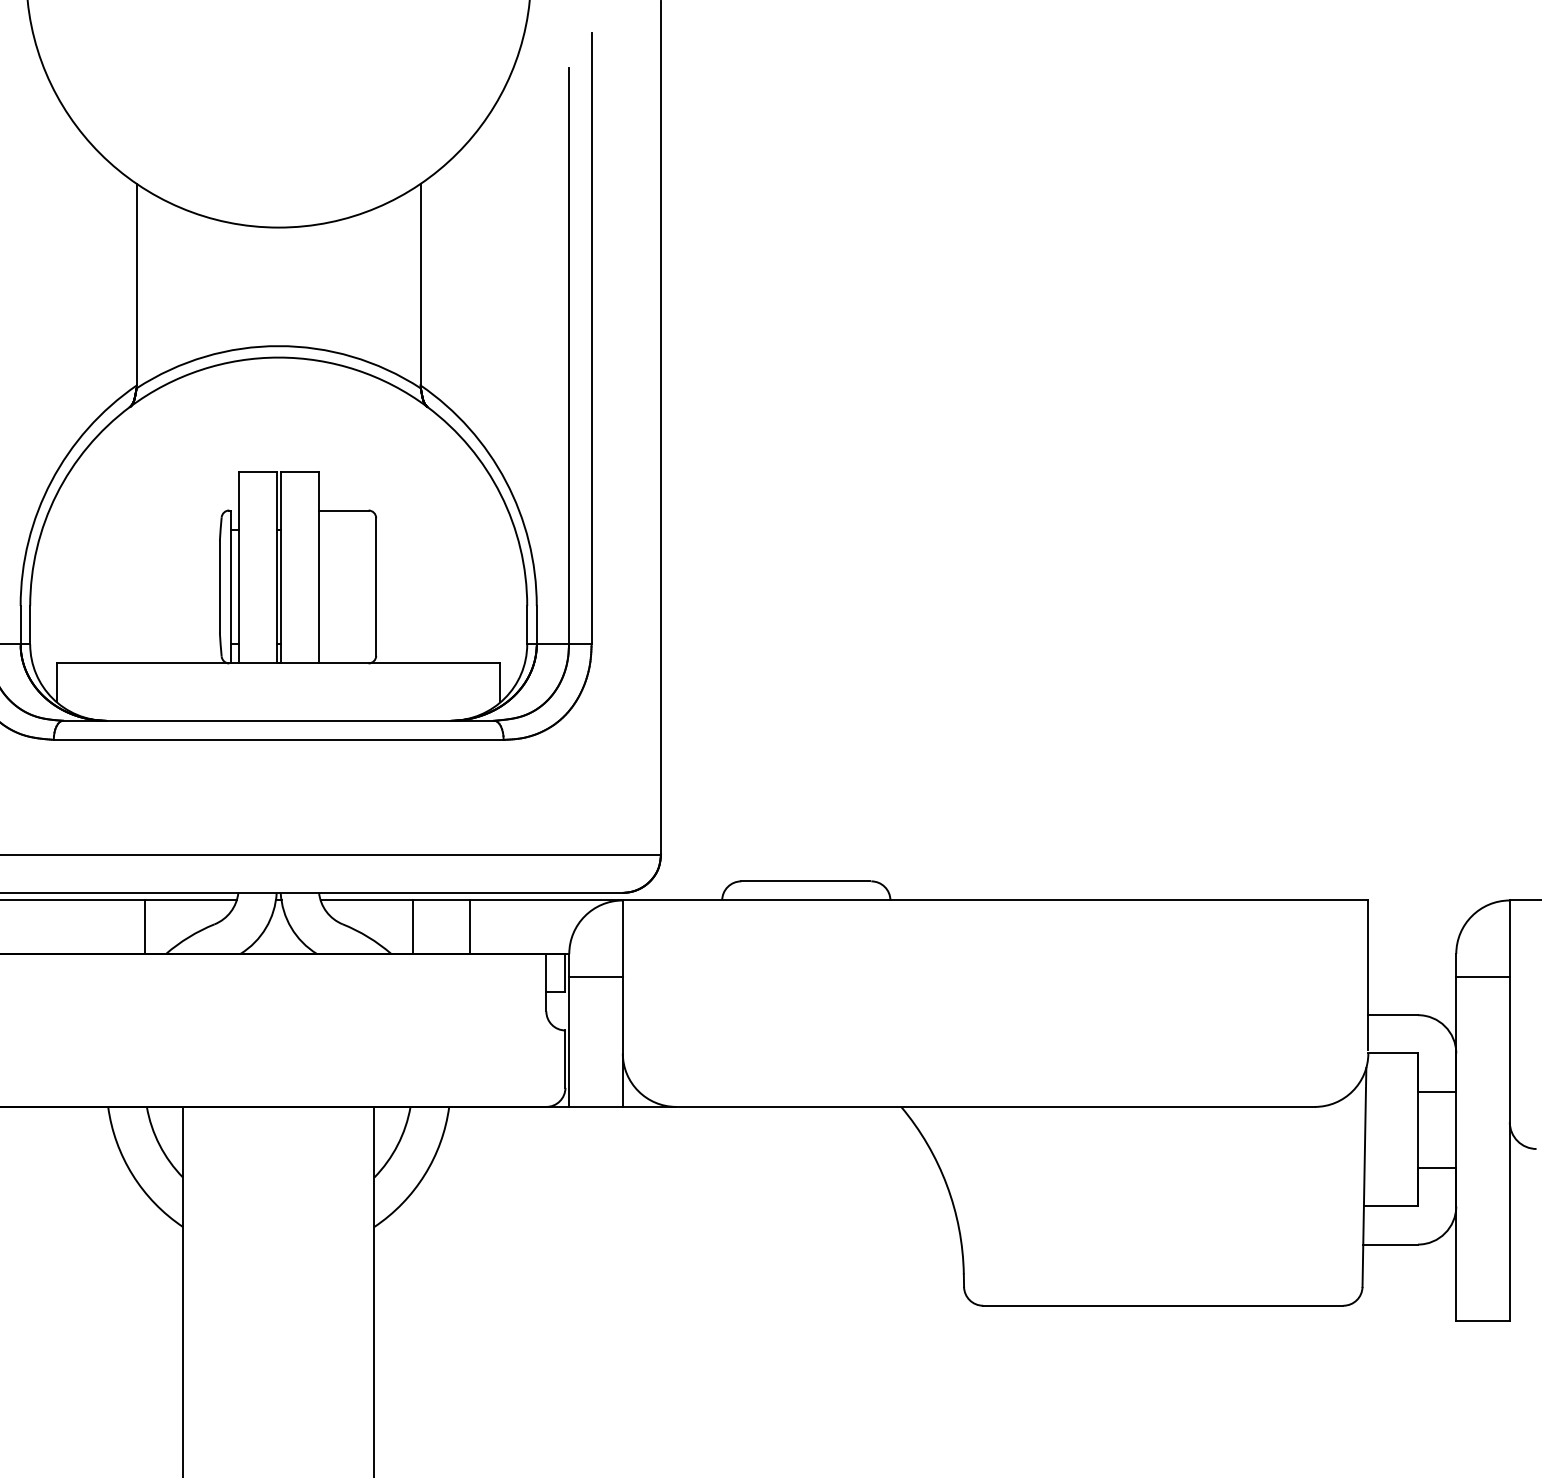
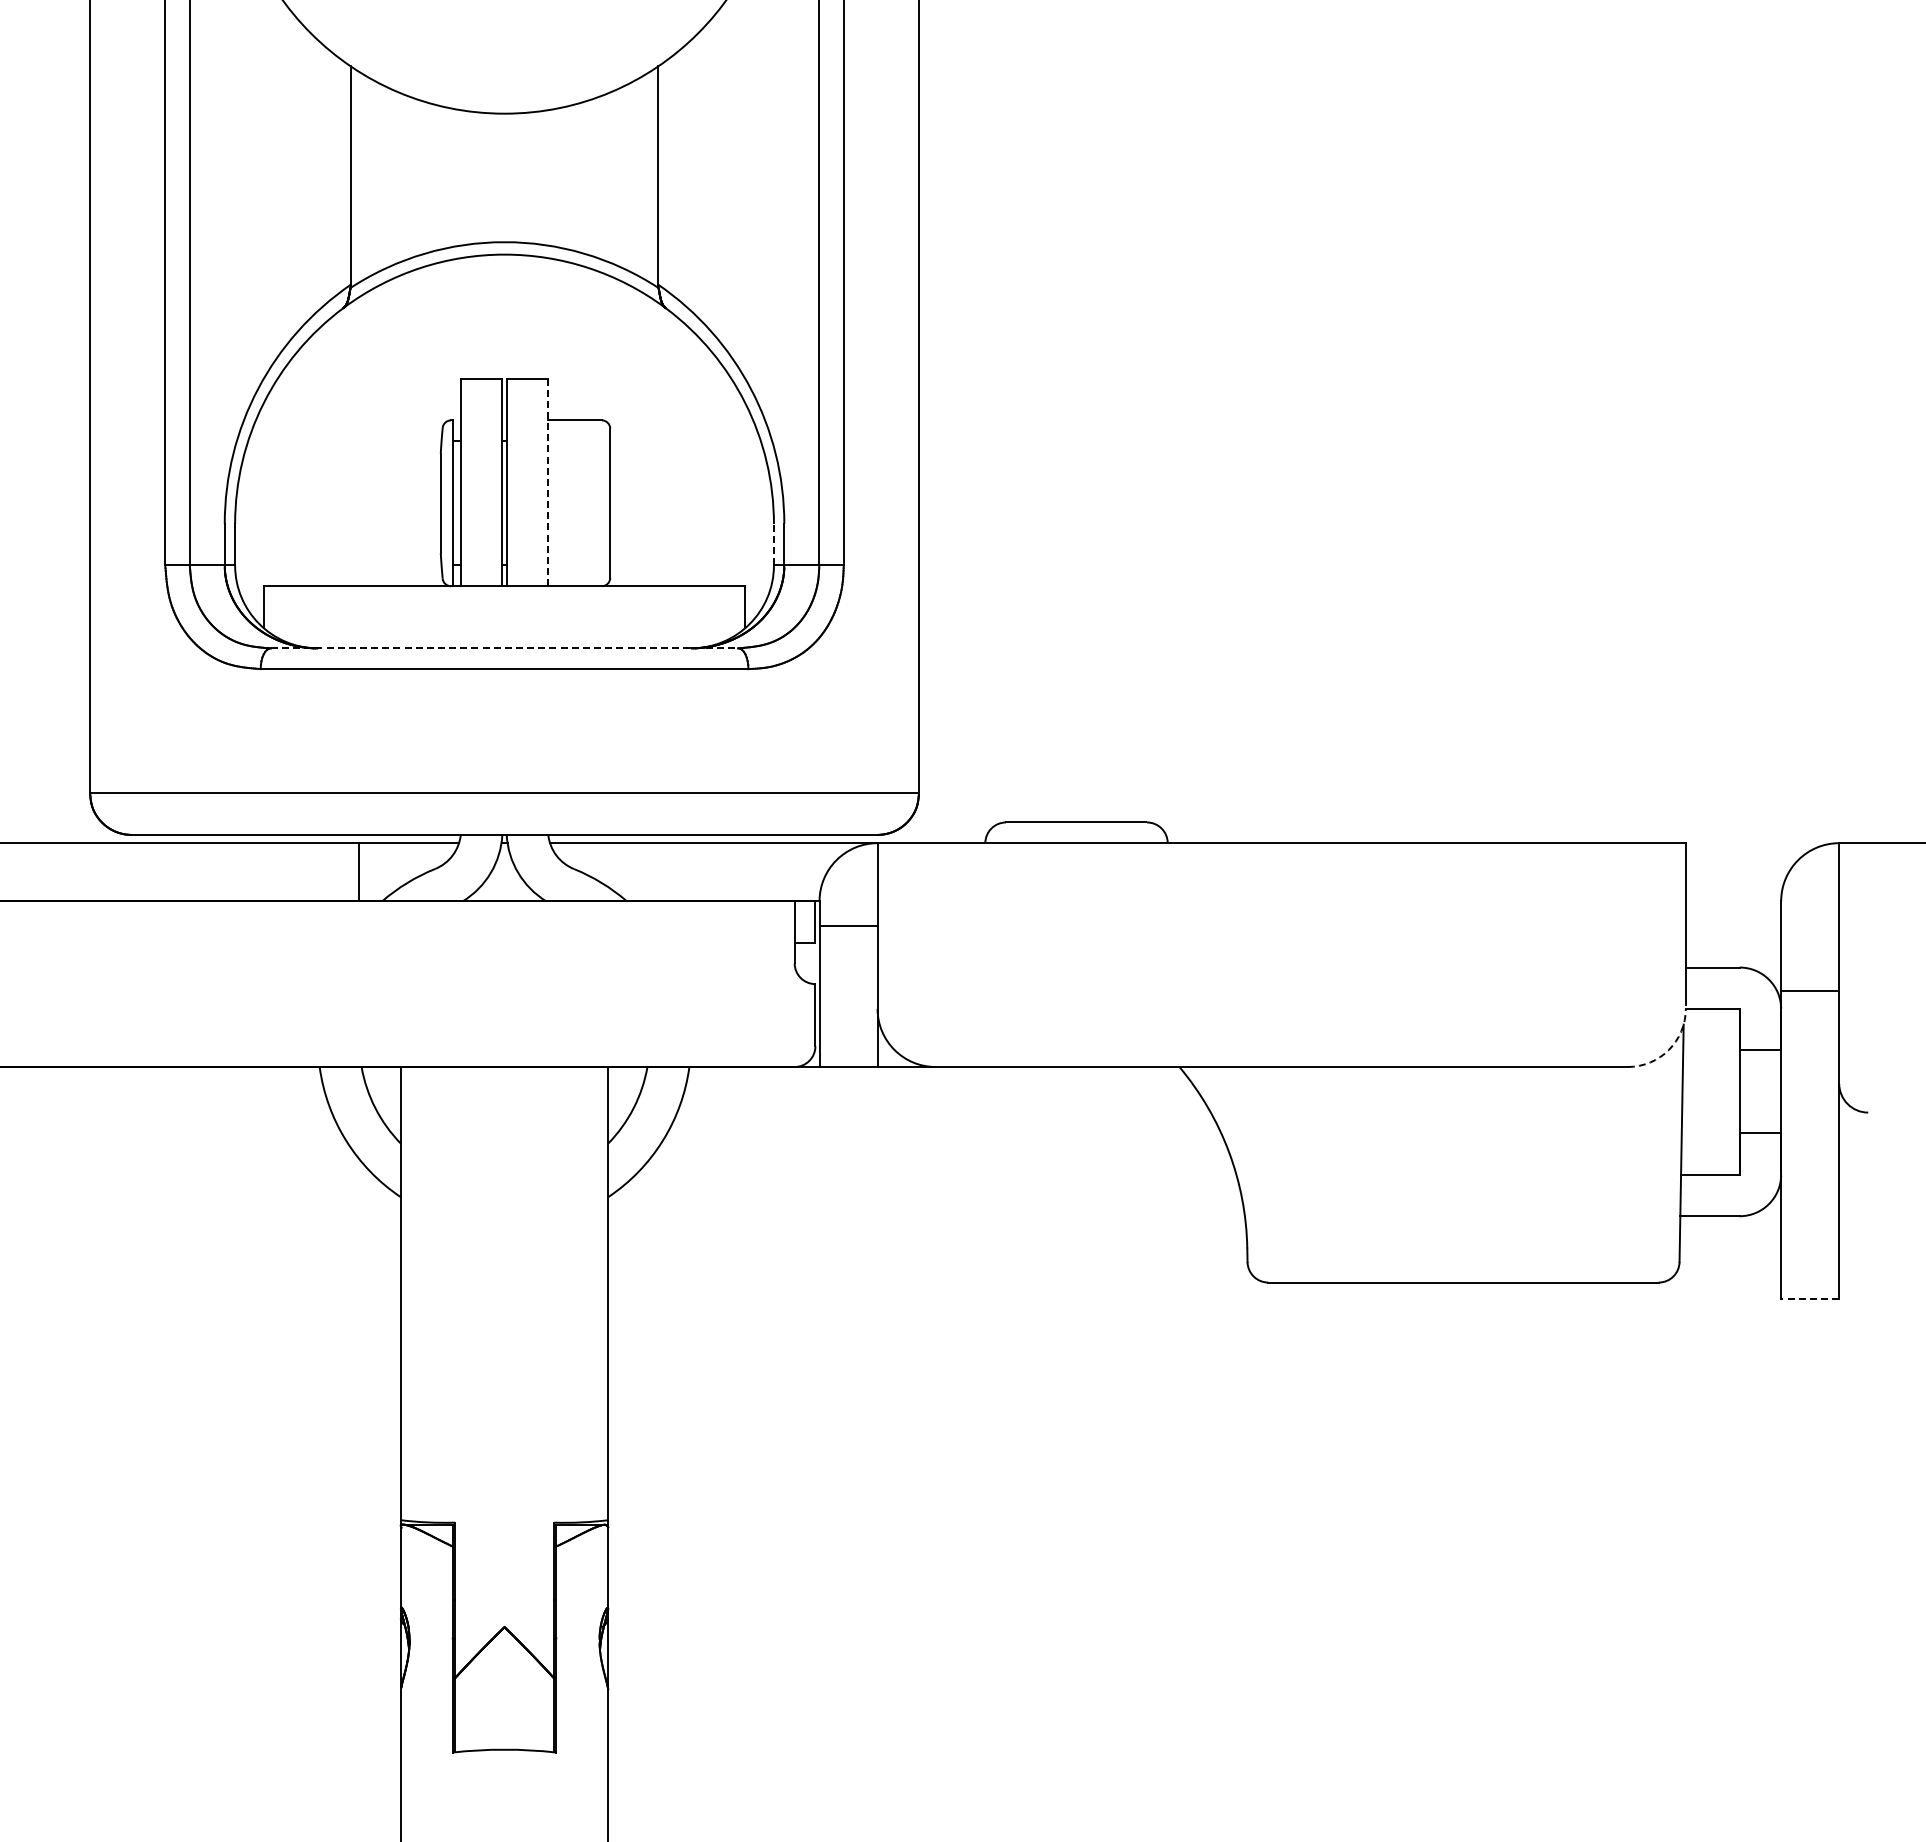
line: (319, 567) -> (548, 482), solid -> dashed
line: (526, 624) -> (773, 544), solid -> dashed
line: (278, 720) -> (504, 648), solid -> dashed
line: (412, 927) -> (649, 872), removed
line: (469, 927) -> (711, 872), removed
line: (1483, 977) -> (1810, 991), moved
arc: (1352, 1091) -> (1668, 1050), solid -> dashed
line: (1482, 1321) -> (1809, 1299), solid -> dashed

